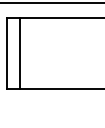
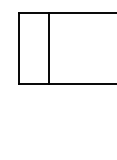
line: (19, 53) -> (49, 48), moved

